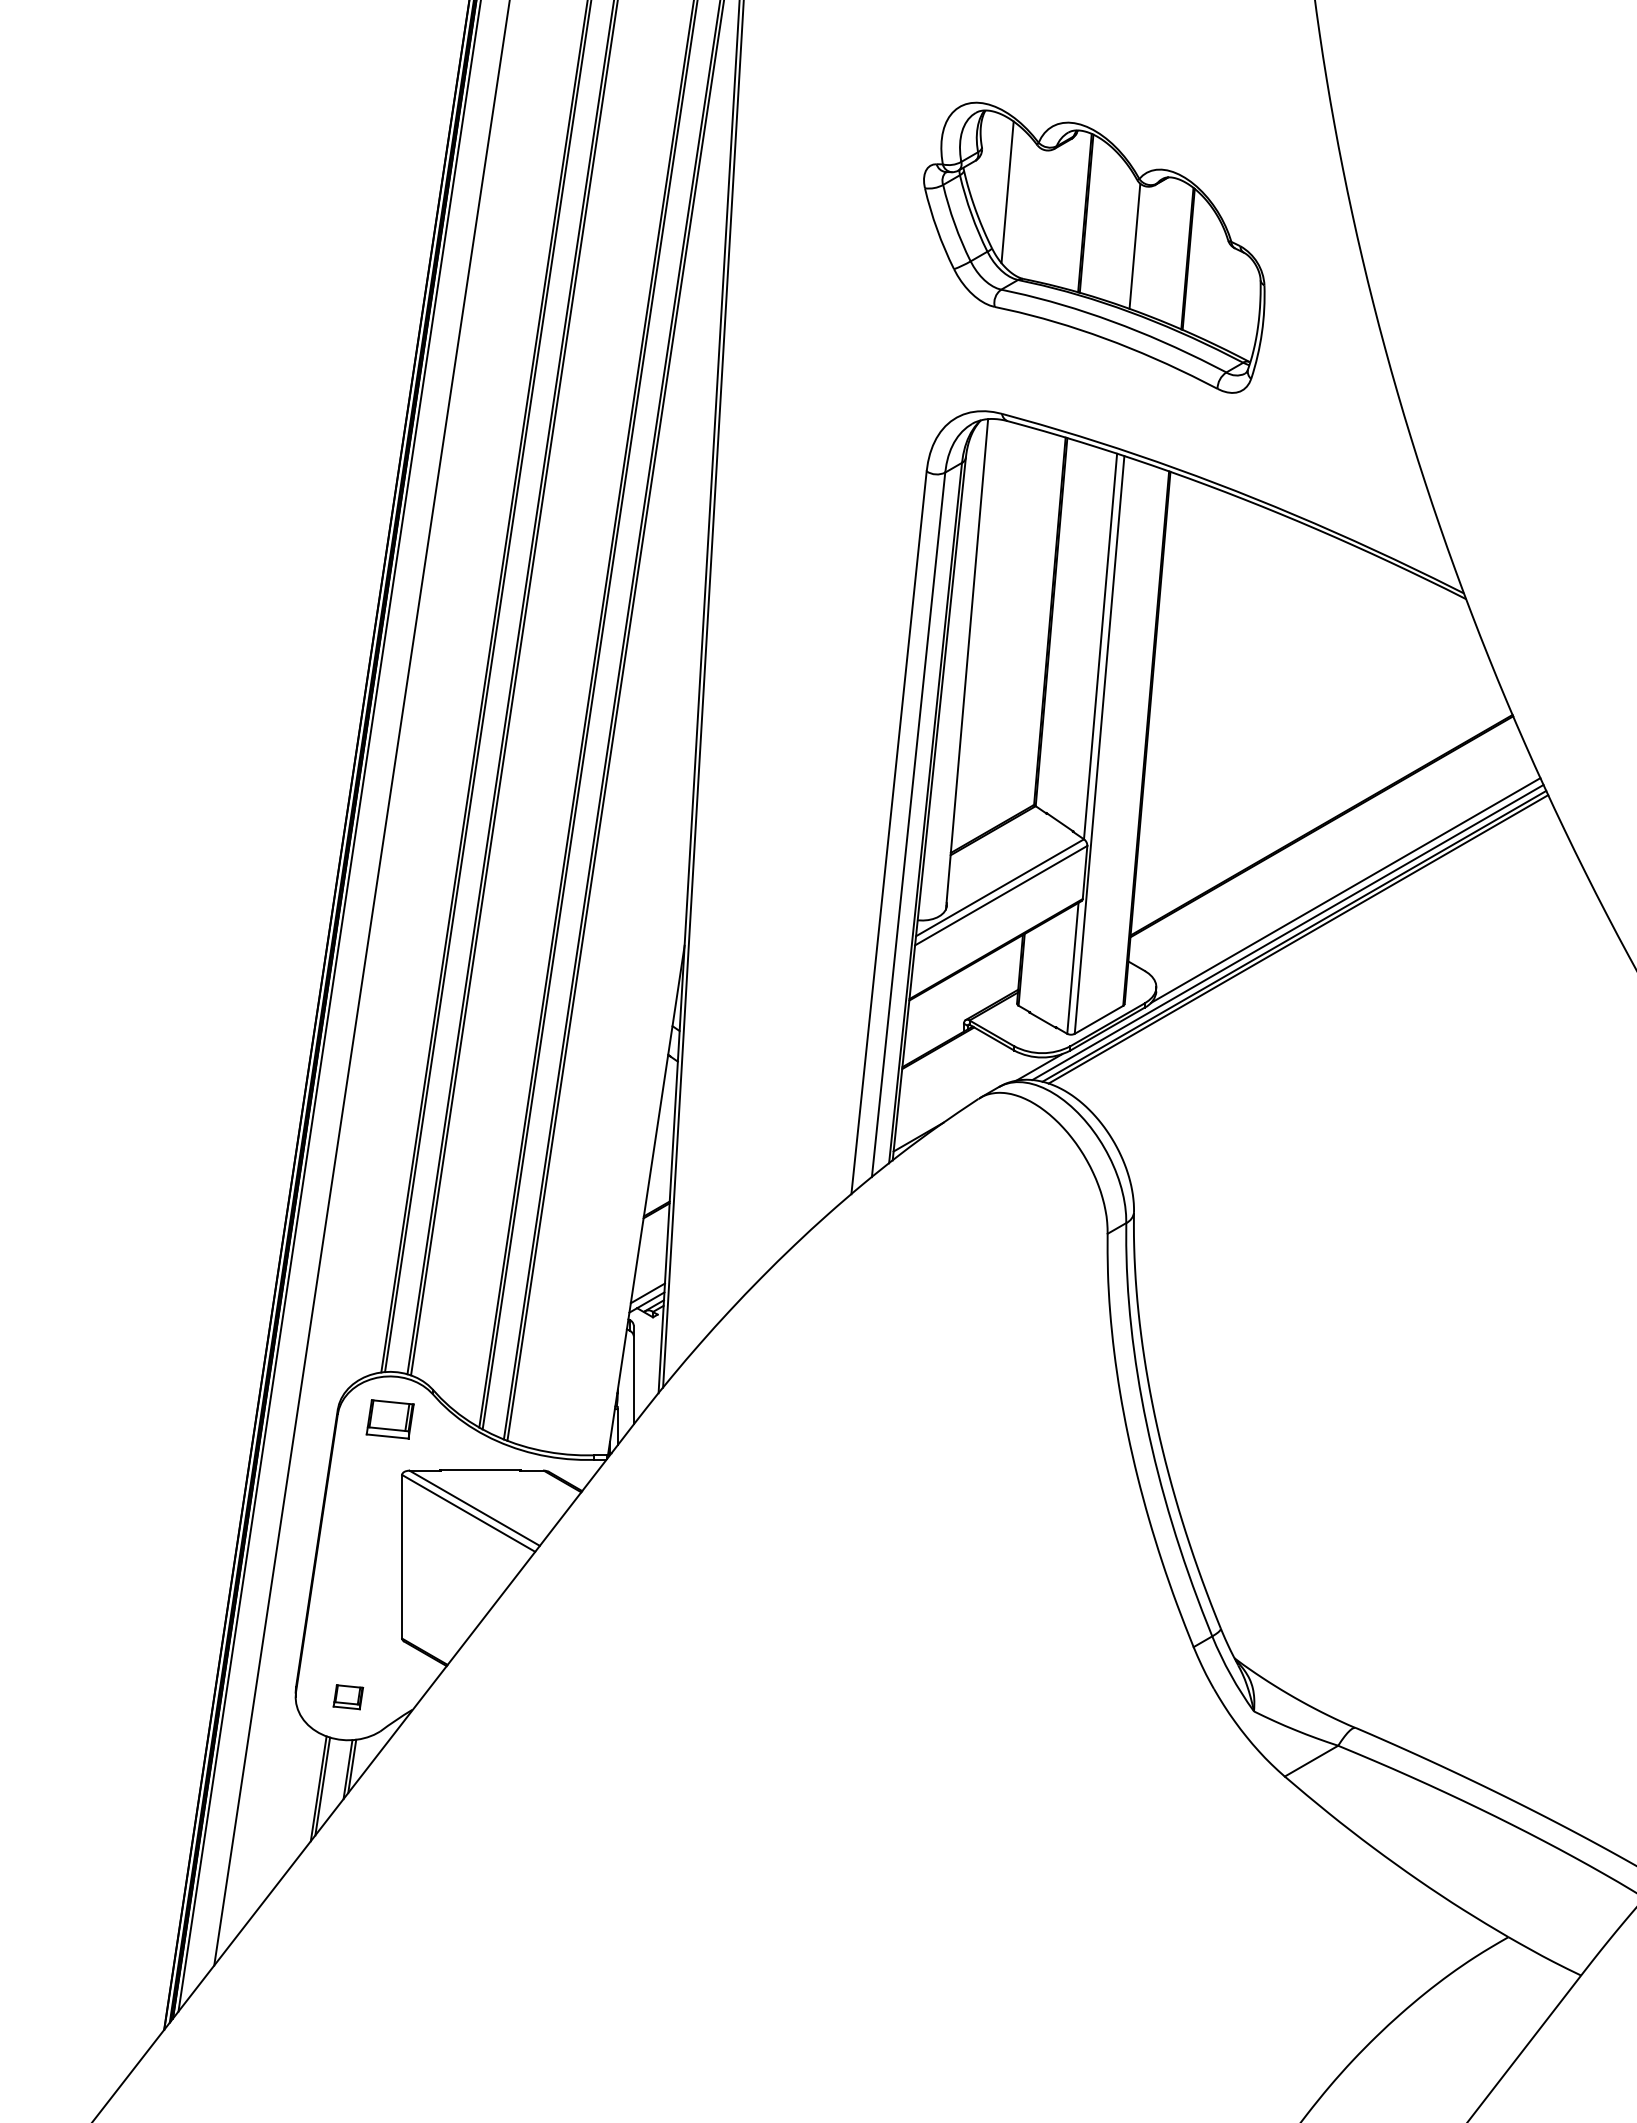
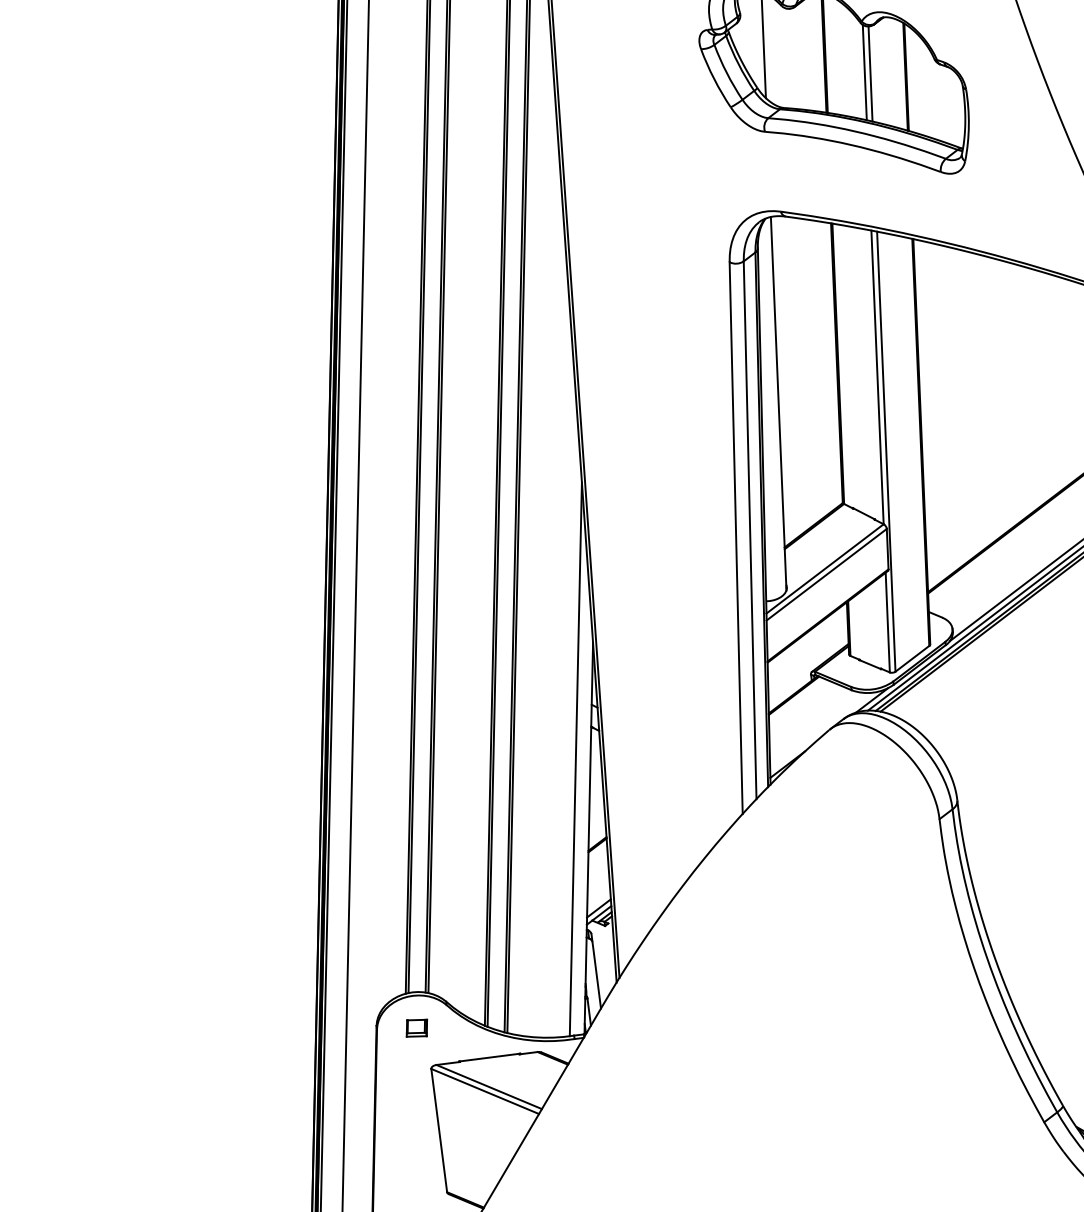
line: (1141, 248) -> (869, 73), added
line: (642, 1094) -> (575, 759), added
part: (389, 1419) -> (416, 1028), size x0.62

